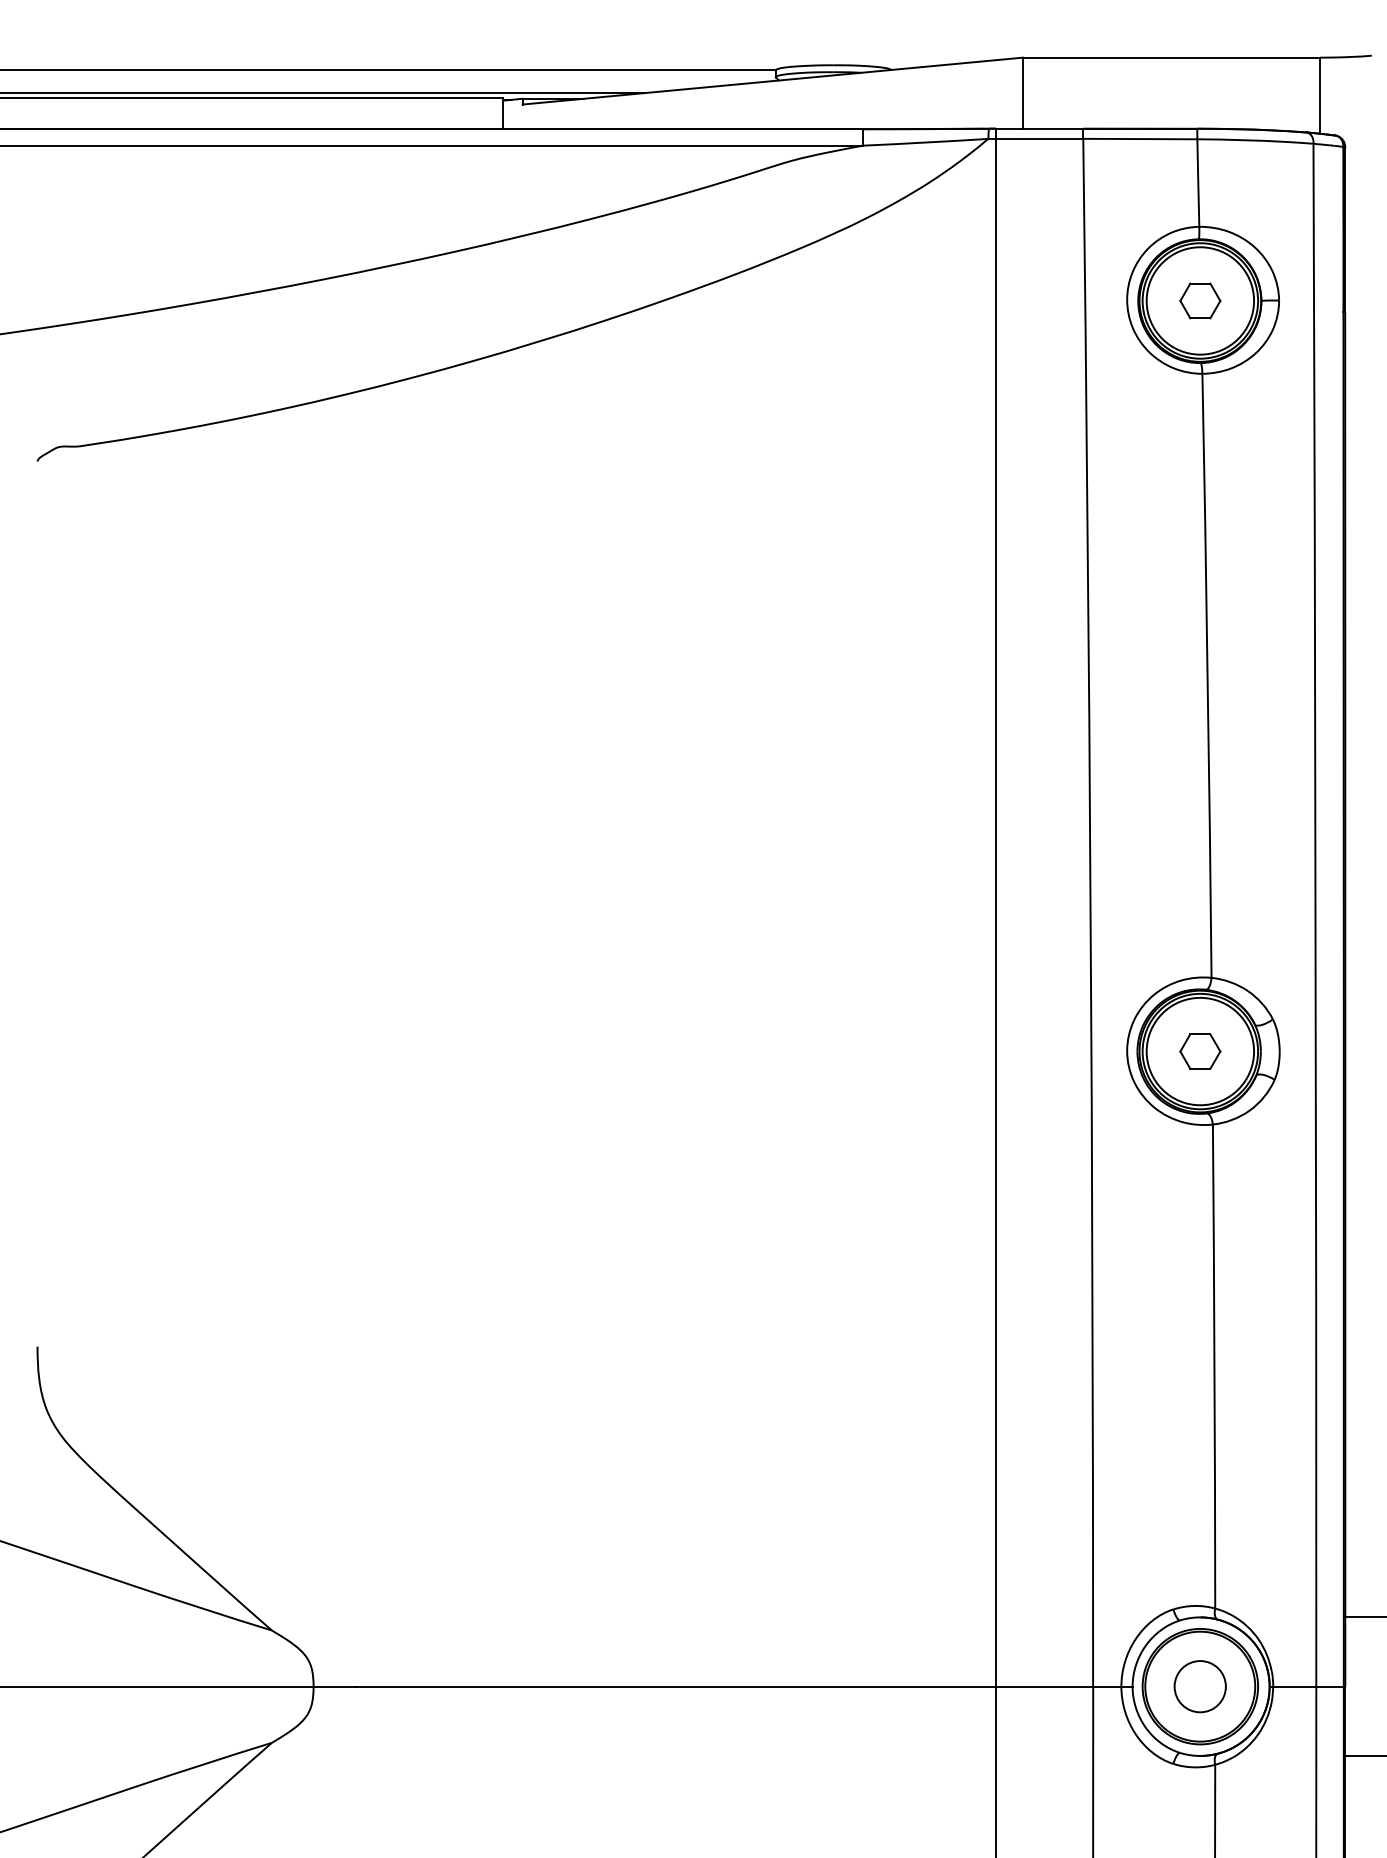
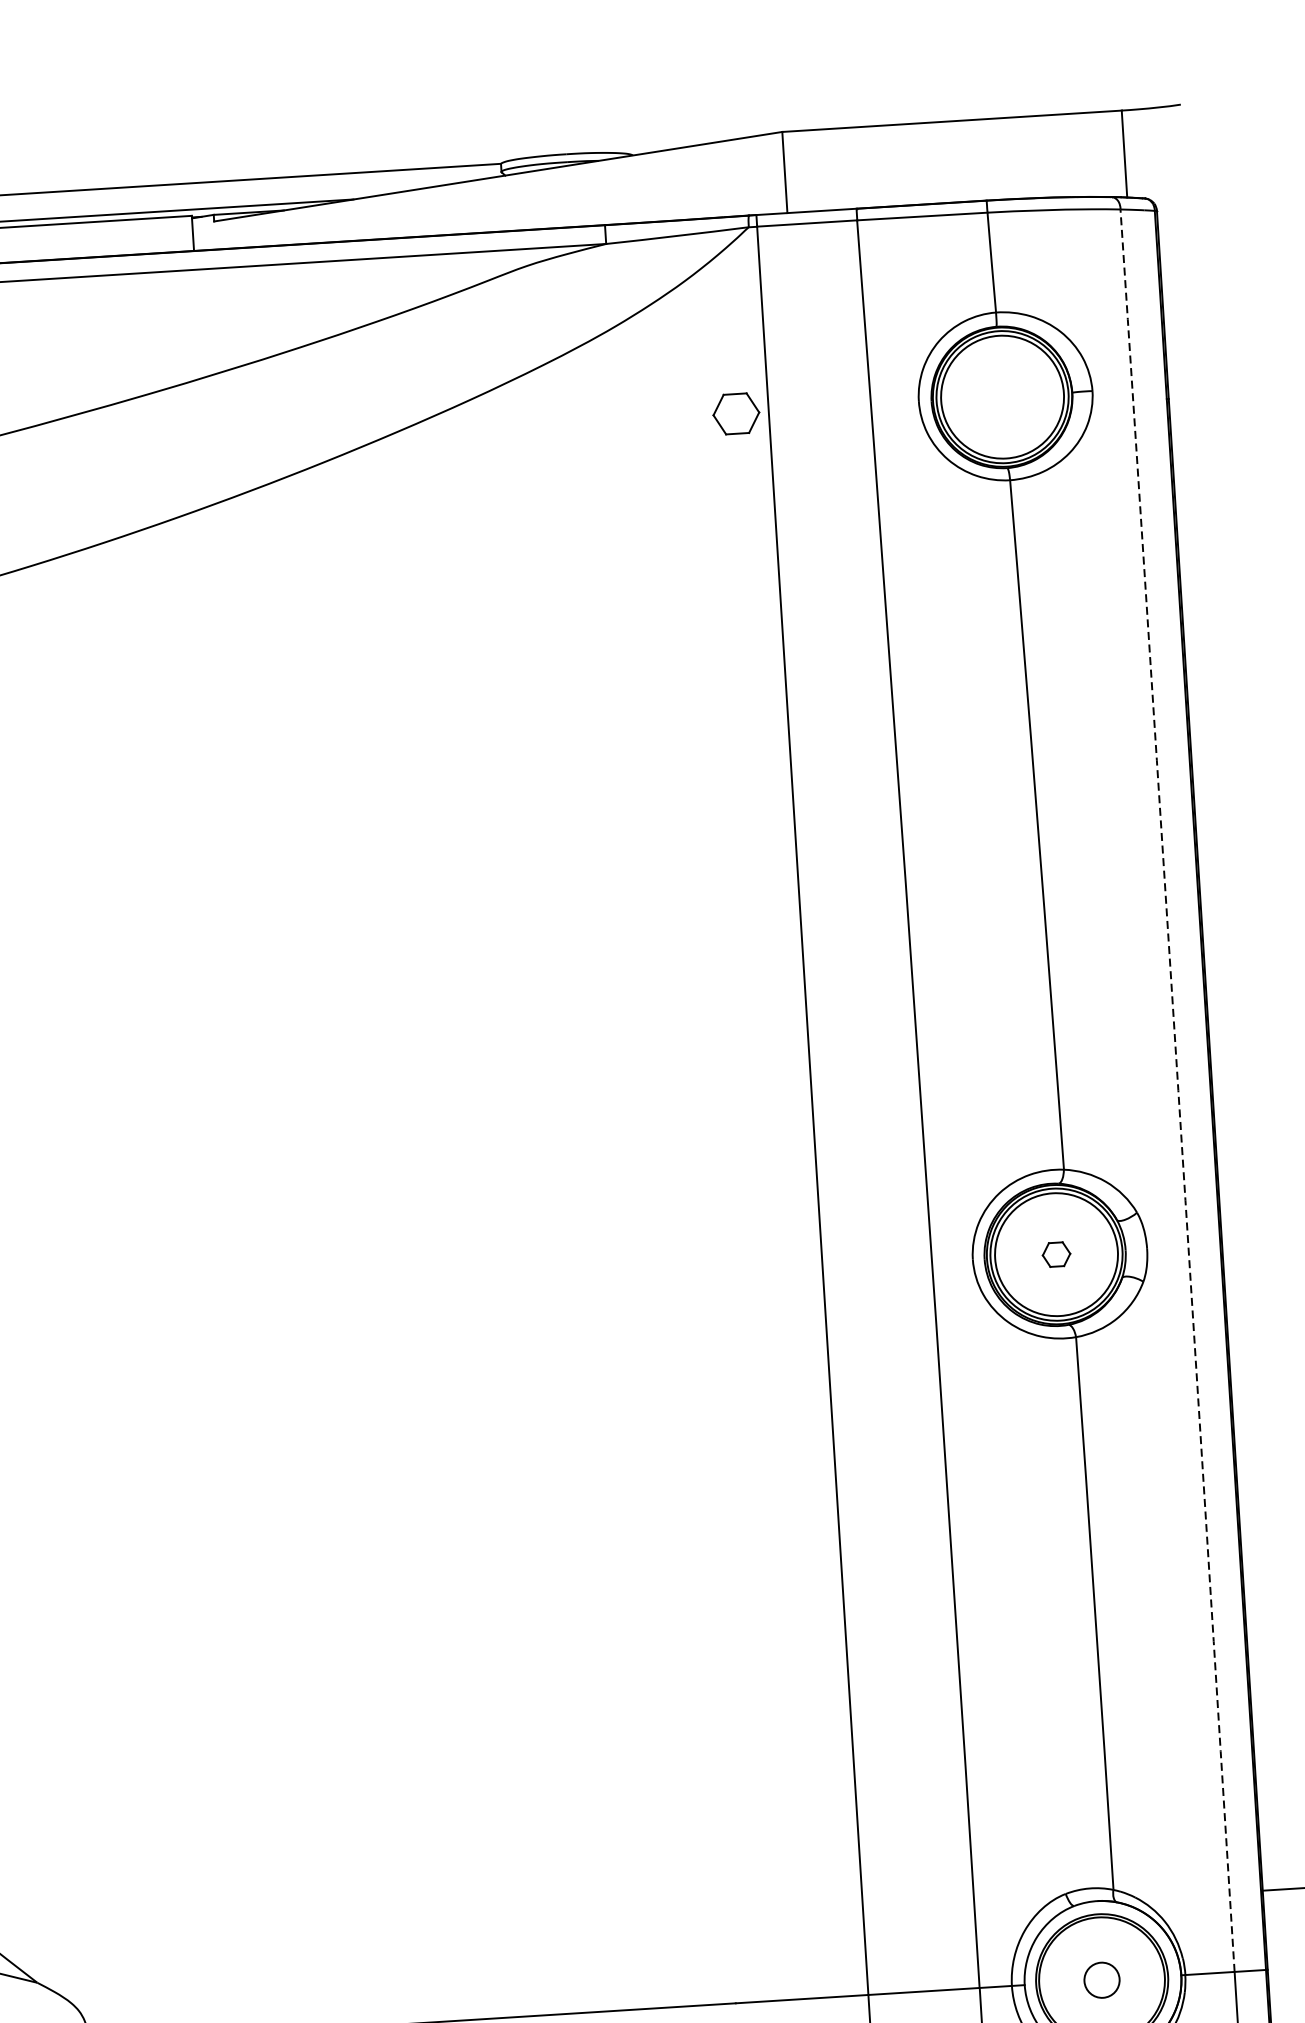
part: (1200, 300) -> (736, 413), moved
arc: (1315, 915) -> (1178, 1090), solid -> dashed
part: (1200, 1051) -> (1056, 1254), size x0.6
circle: (1199, 1686) -> (1101, 1980), size x0.6

